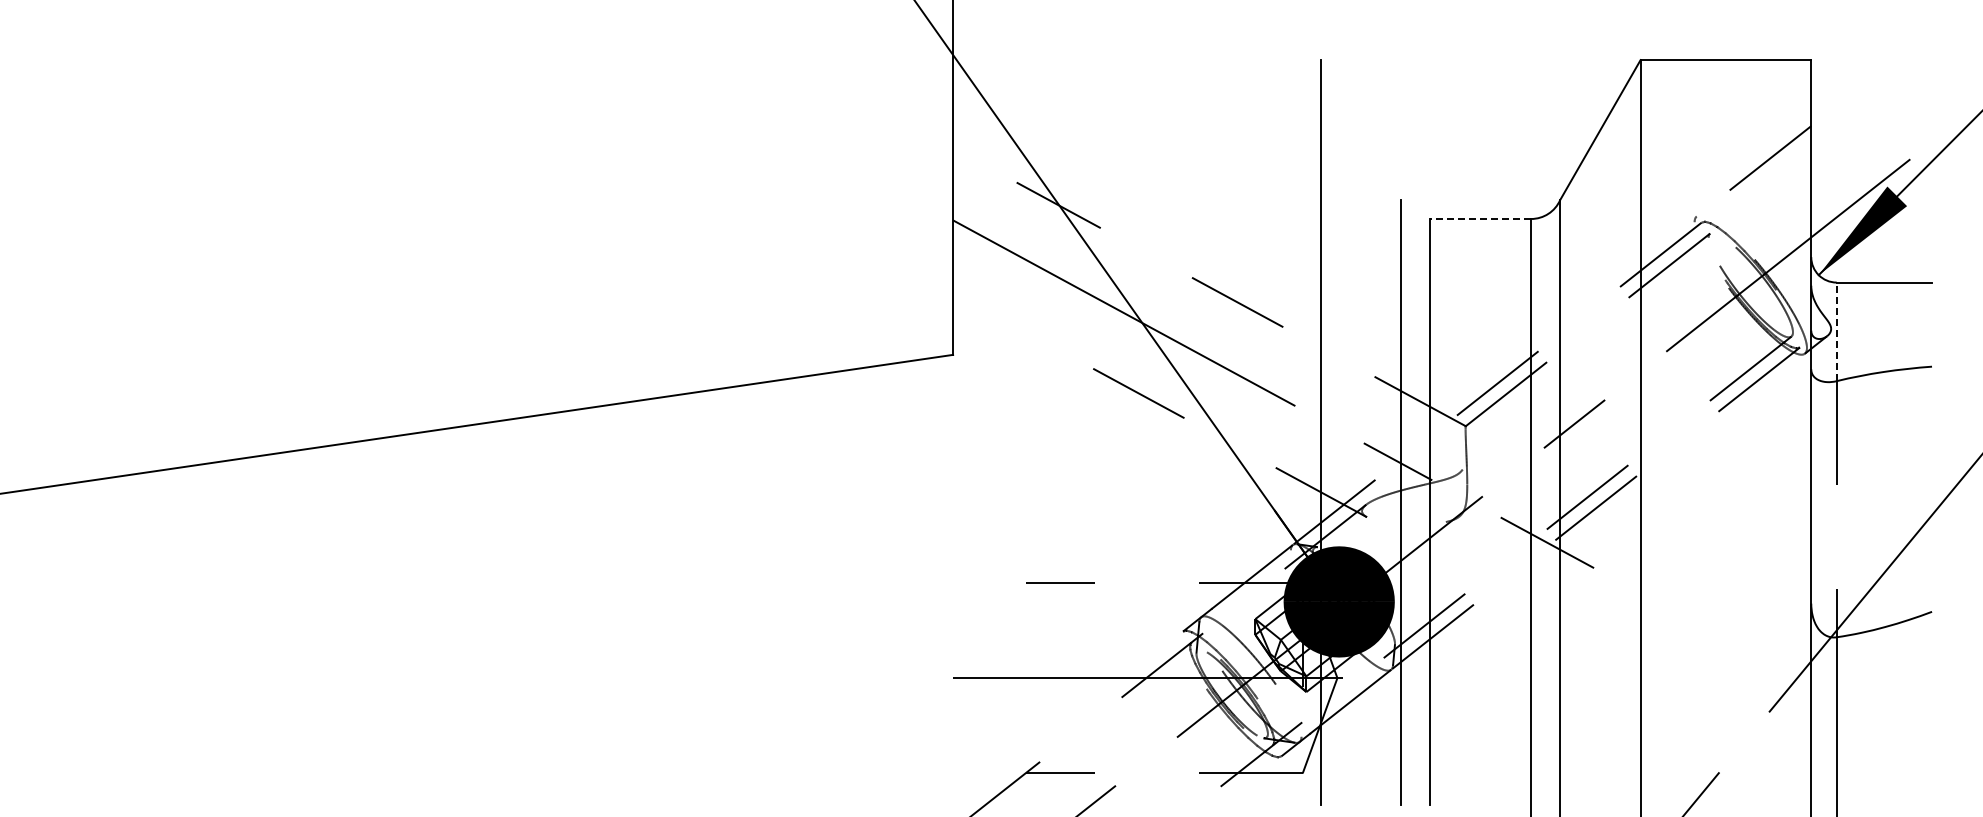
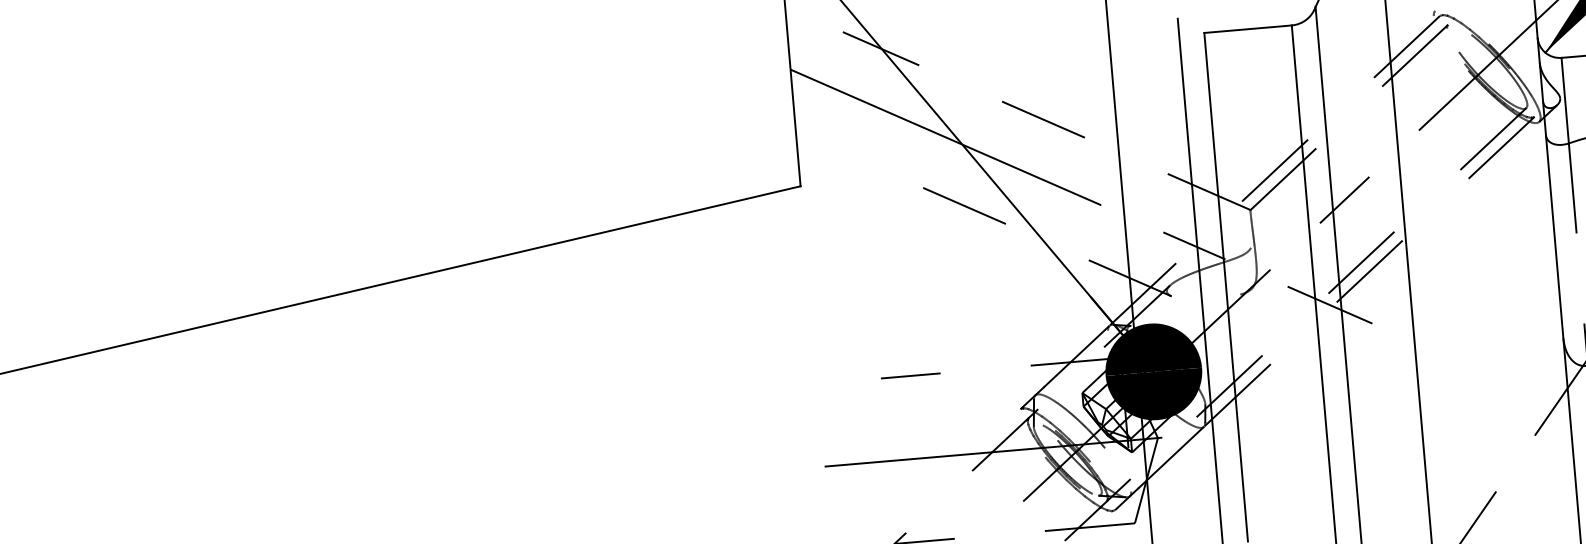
line: (1480, 219) -> (1247, 29), dashed -> solid
line: (1836, 331) -> (1565, 100), dashed -> solid

